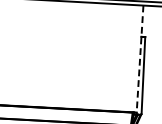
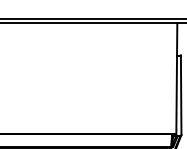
line: (139, 60) -> (176, 80), dashed -> solid

